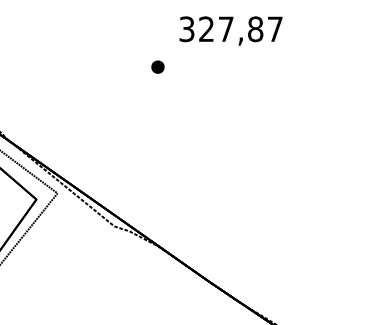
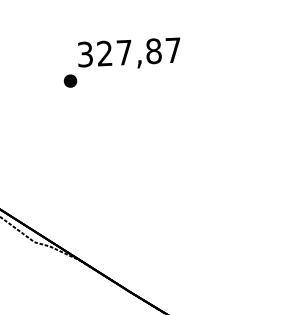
text: (230, 30) -> (128, 53), moved

